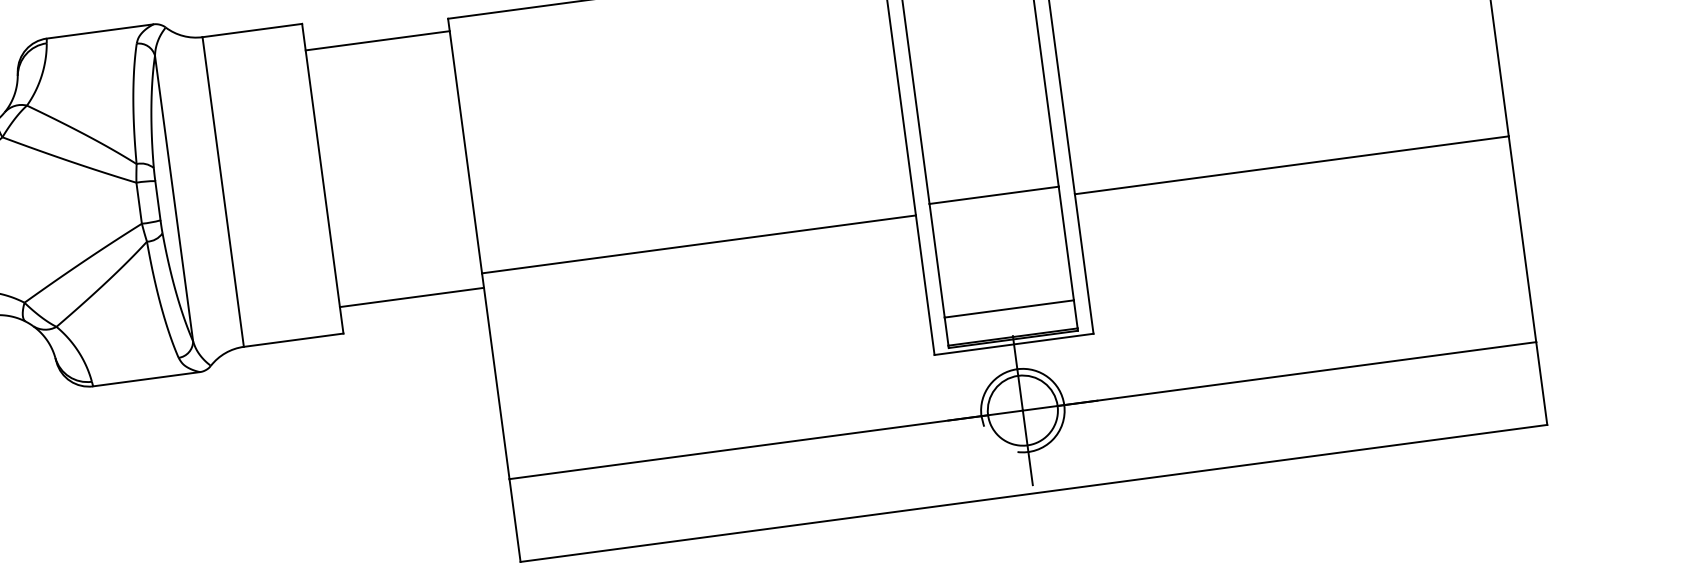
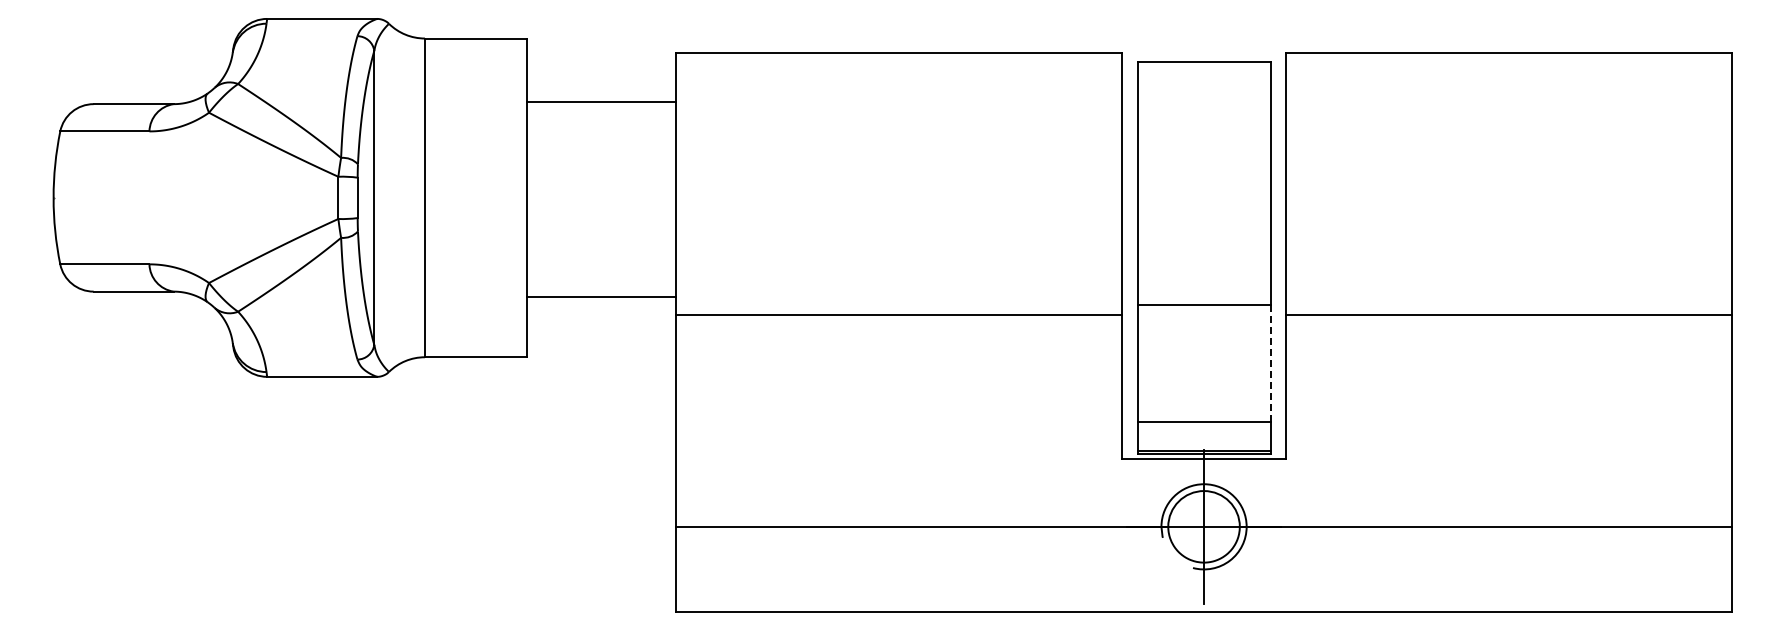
line: (377, 40) -> (601, 101), moved
line: (1066, 243) -> (1270, 363), solid -> dashed
line: (411, 297) -> (601, 296), moved

